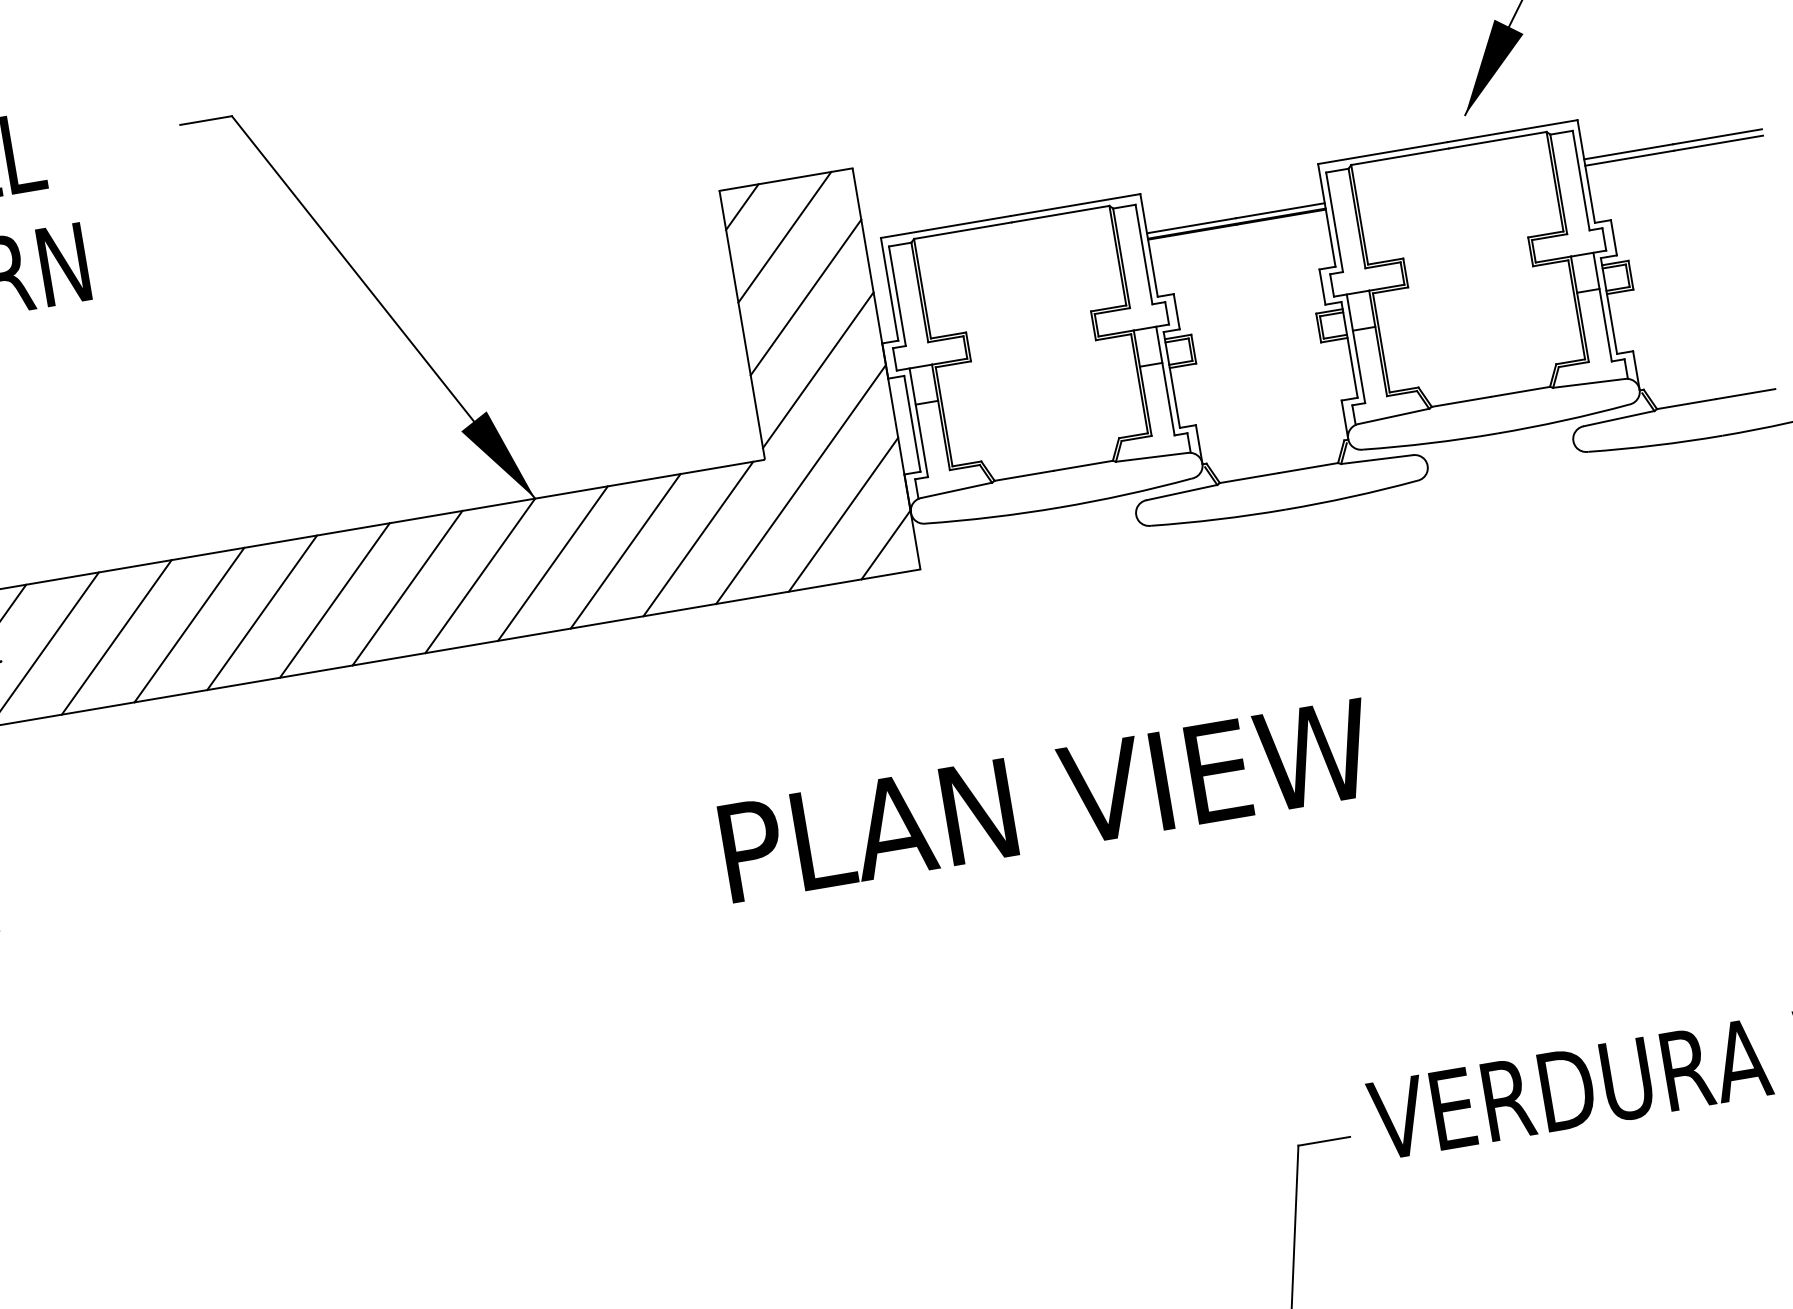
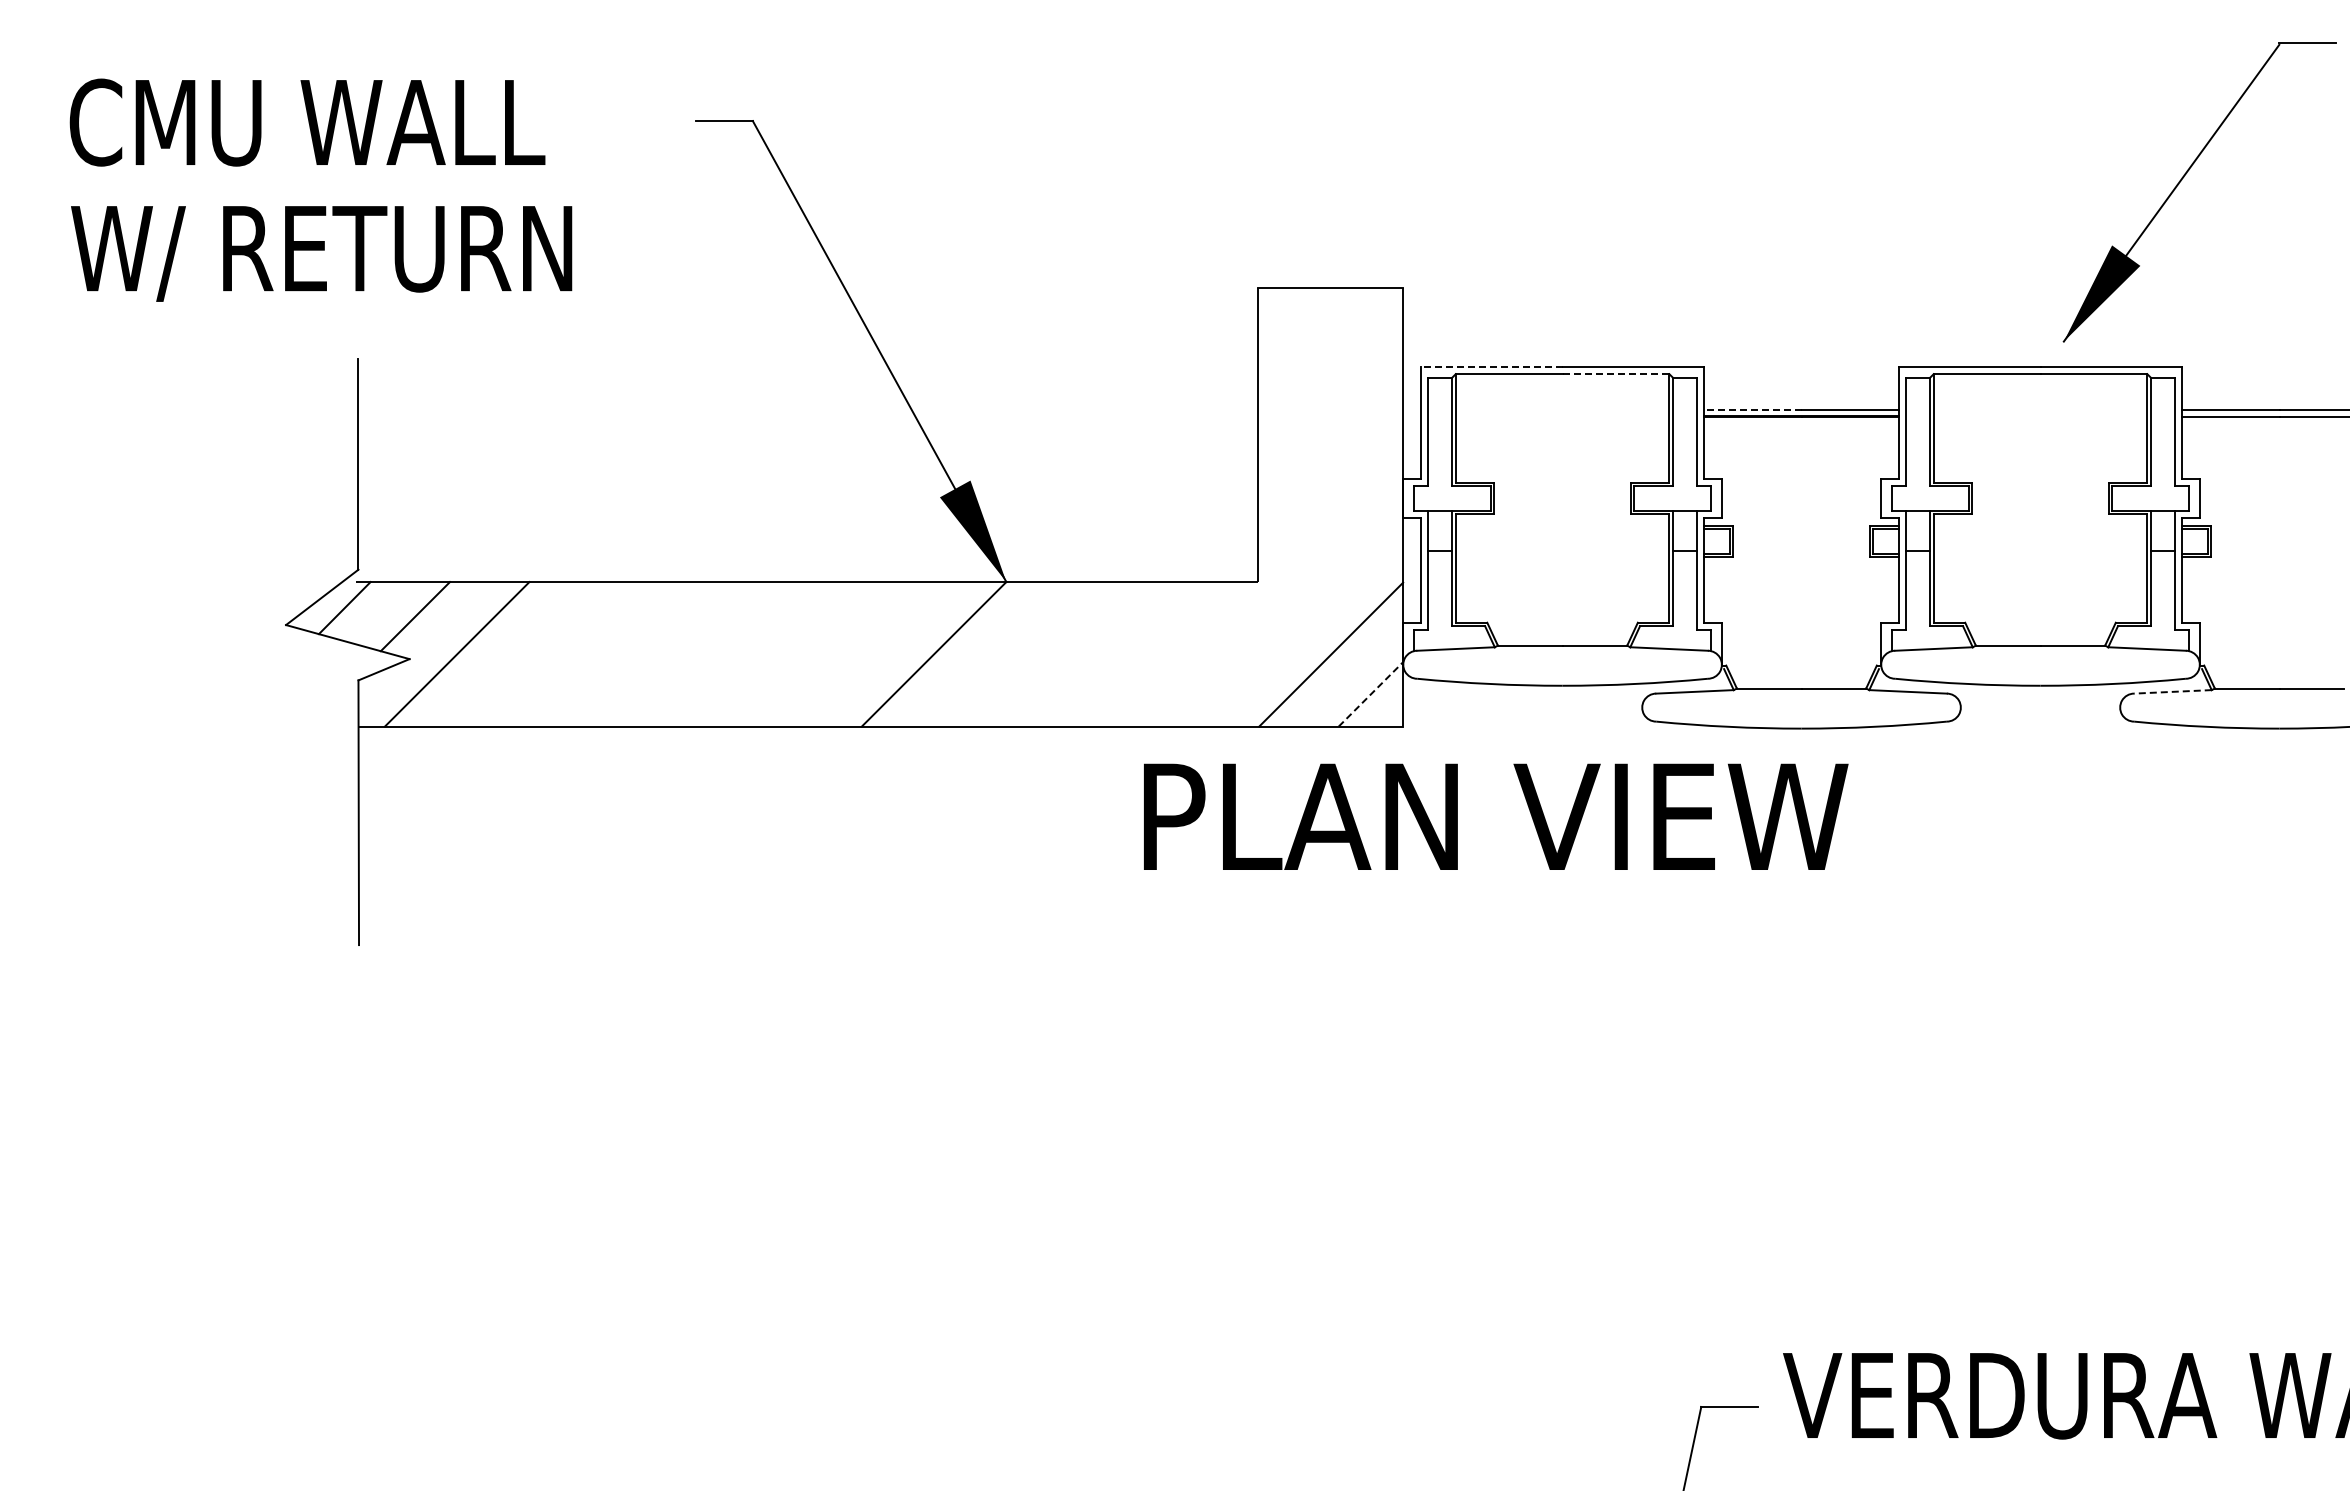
line: (741, 207) -> (1278, 309), removed
line: (1061, 214) -> (1616, 374), solid -> dashed
line: (1191, 226) -> (1752, 410), solid -> dashed
line: (945, 227) -> (1491, 367), solid -> dashed
line: (784, 237) -> (1318, 349), removed
line: (806, 297) -> (1330, 416), removed
line: (818, 370) -> (1330, 496), removed
line: (1618, 418) -> (2172, 691), solid -> dashed
line: (800, 484) -> (1291, 614), removed
line: (698, 539) -> (1172, 654), removed
line: (885, 545) -> (1370, 694), solid -> dashed
line: (625, 551) -> (1092, 654), removed
line: (552, 563) -> (1013, 654), removed
line: (407, 588) -> (854, 654), removed
line: (334, 600) -> (774, 654), removed
line: (262, 613) -> (695, 654), removed
line: (188, 625) -> (615, 654), removed
line: (116, 637) -> (536, 654), removed
text: (1047, 800) -> (1496, 816), moved

